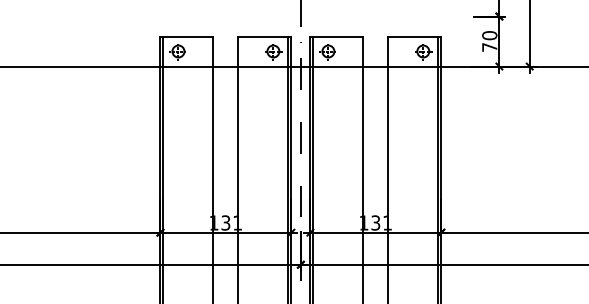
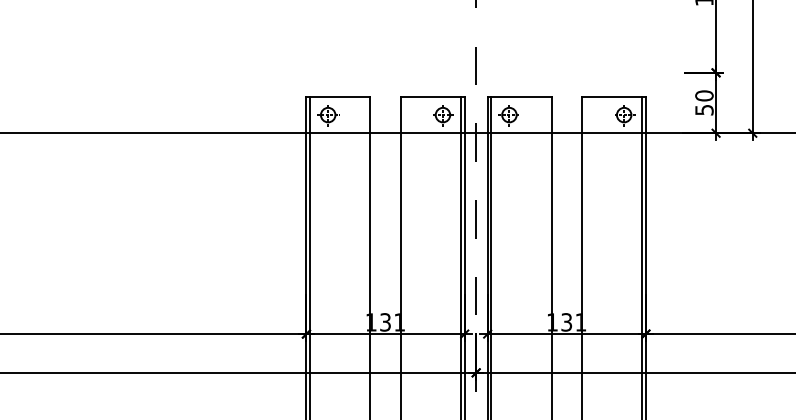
text: (489, 47) -> (704, 110), 70 -> 50

